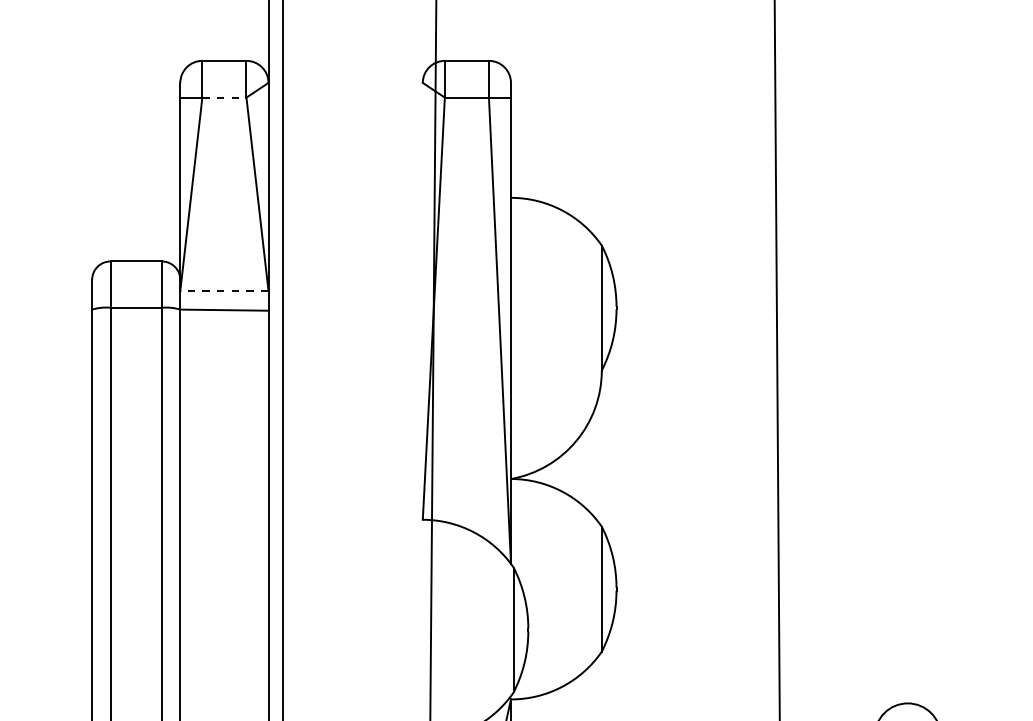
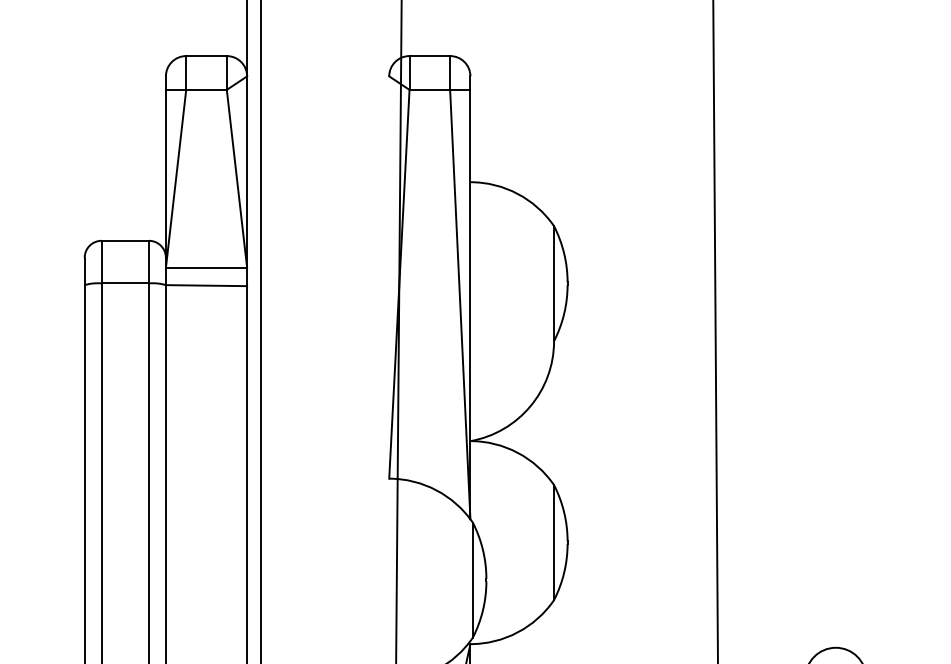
line: (224, 97) -> (206, 89), dashed -> solid
line: (223, 290) -> (205, 267), dashed -> solid

